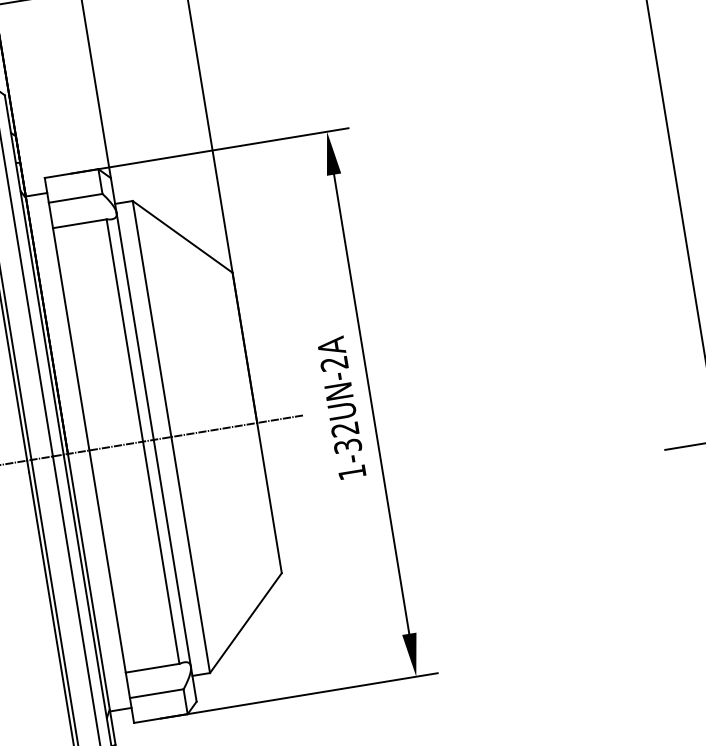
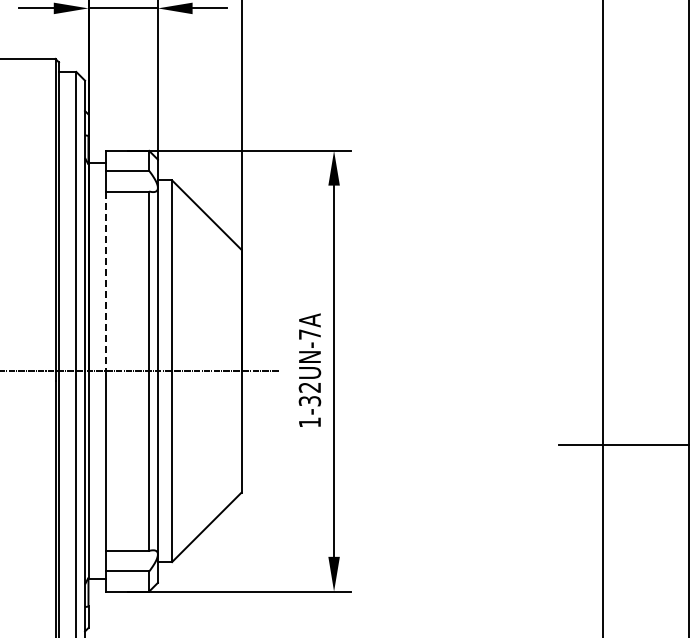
line: (70, 339) -> (105, 281), solid -> dashed
text: (333, 363) -> (309, 334), 1-32UN-2A -> 1-32UN-7A

